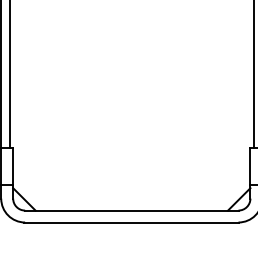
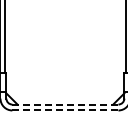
line: (132, 210) -> (65, 104), solid -> dashed
line: (130, 222) -> (64, 110), solid -> dashed

